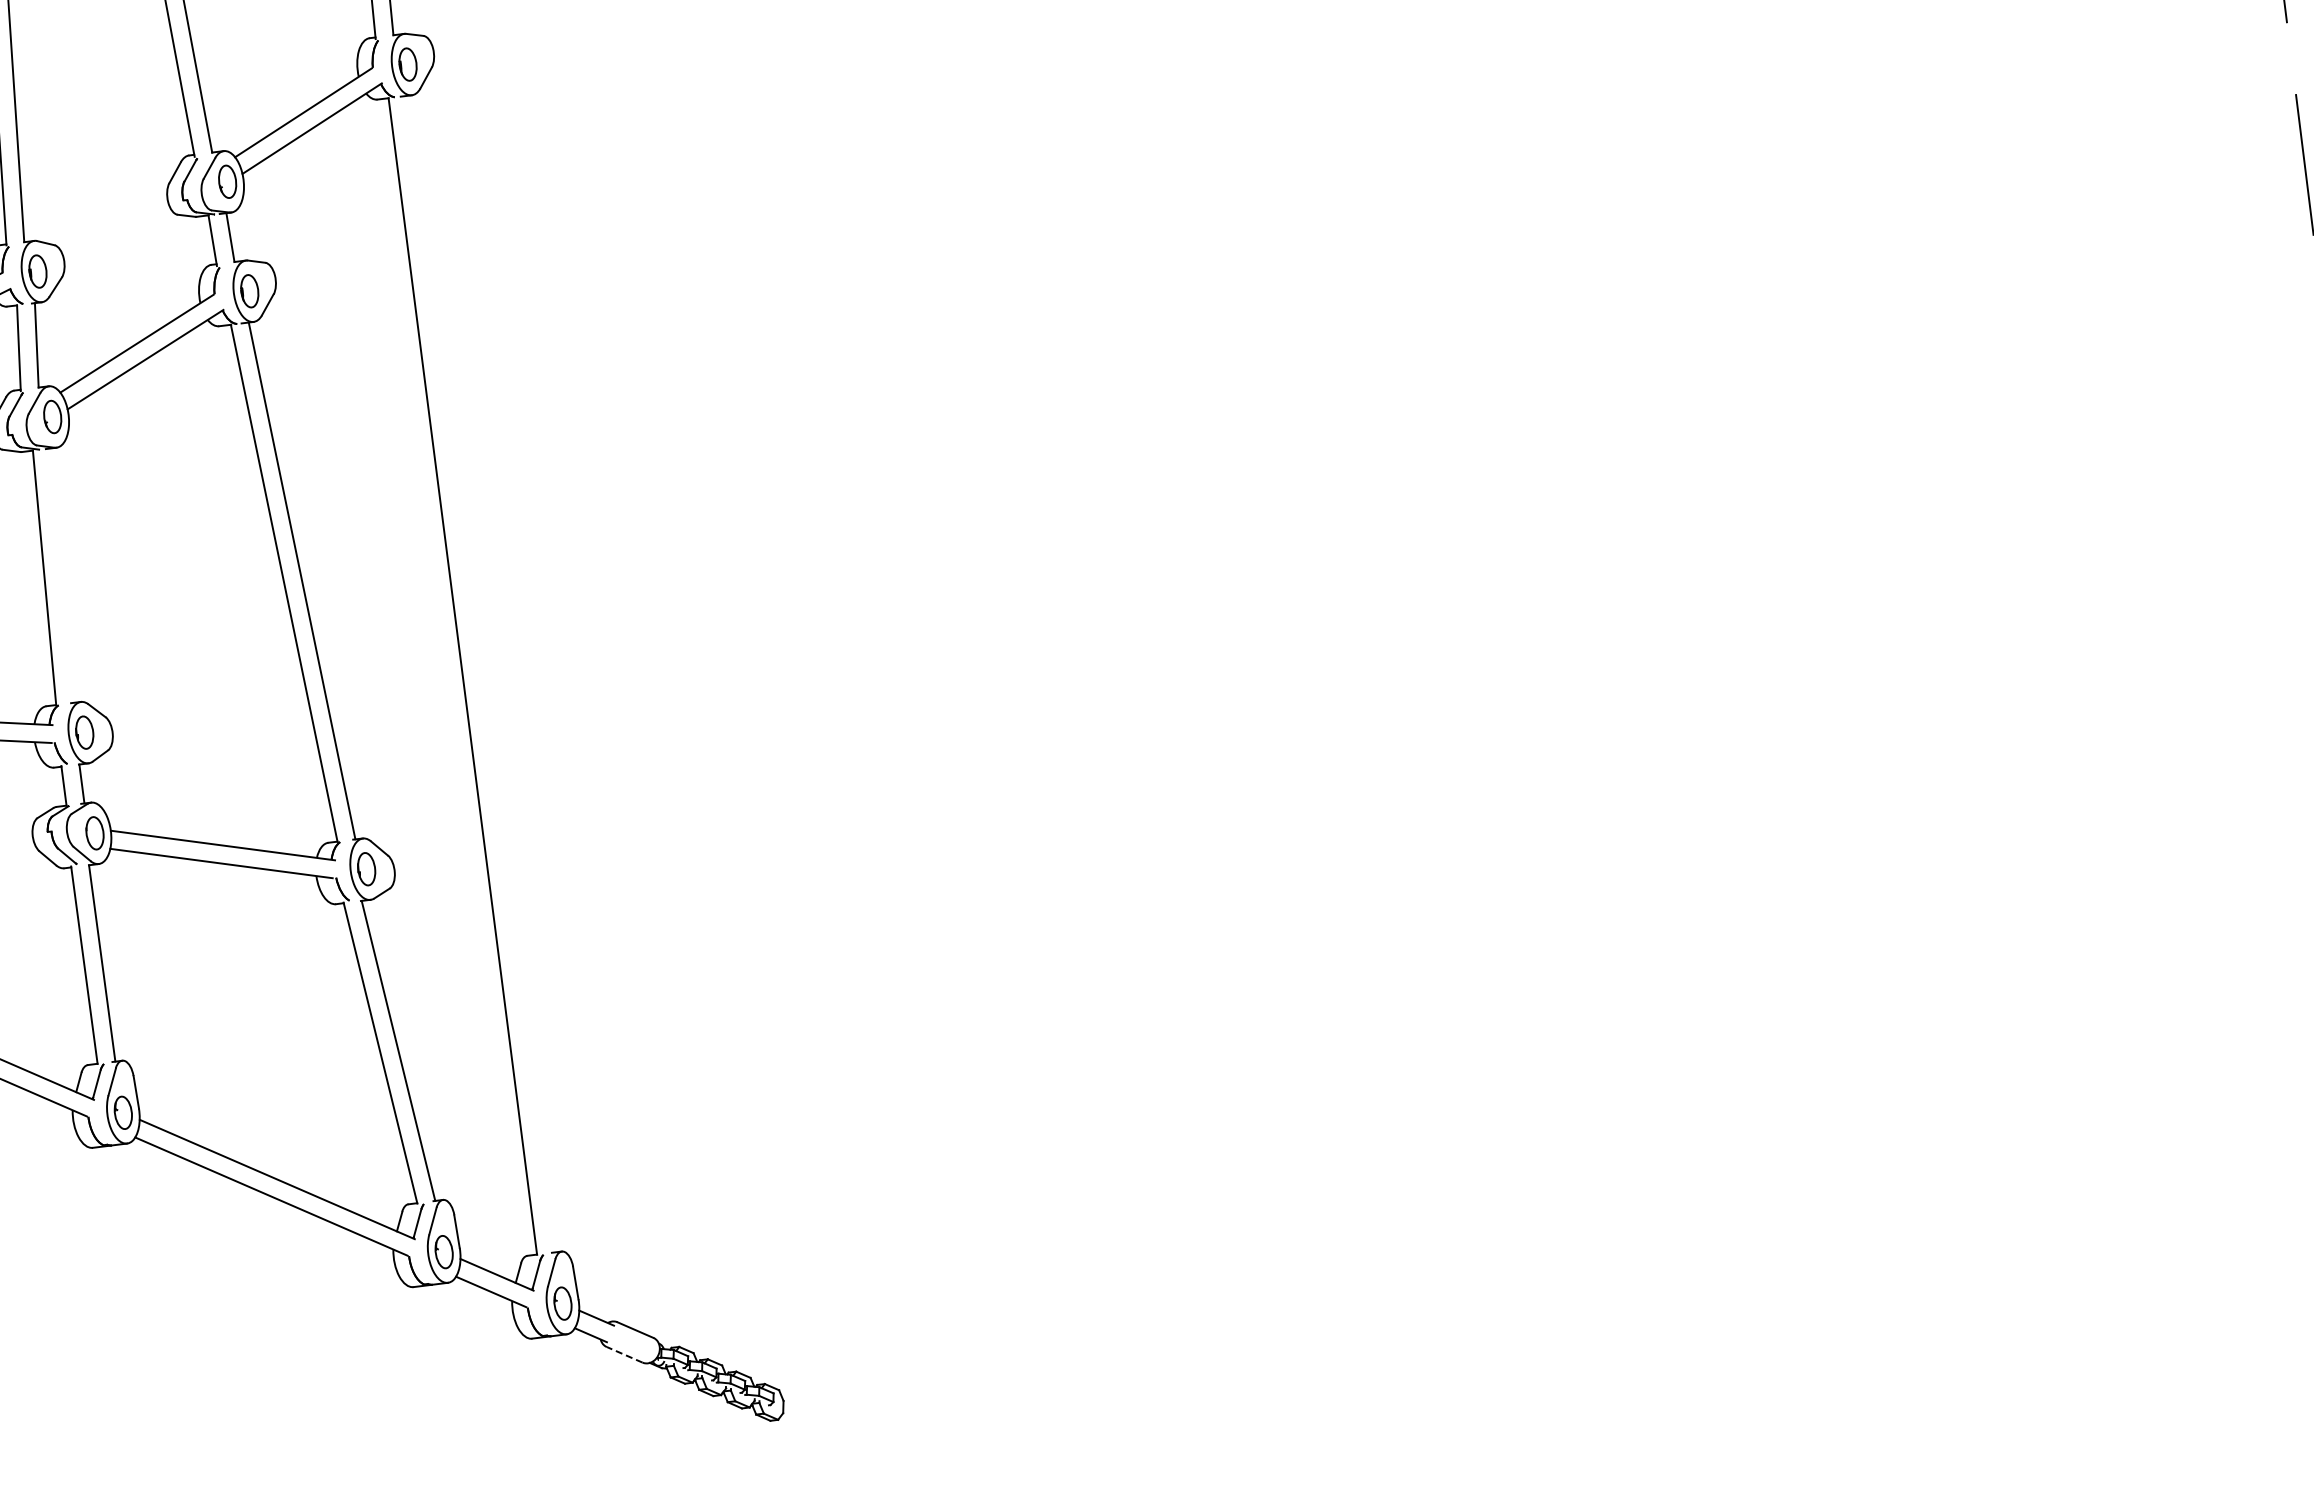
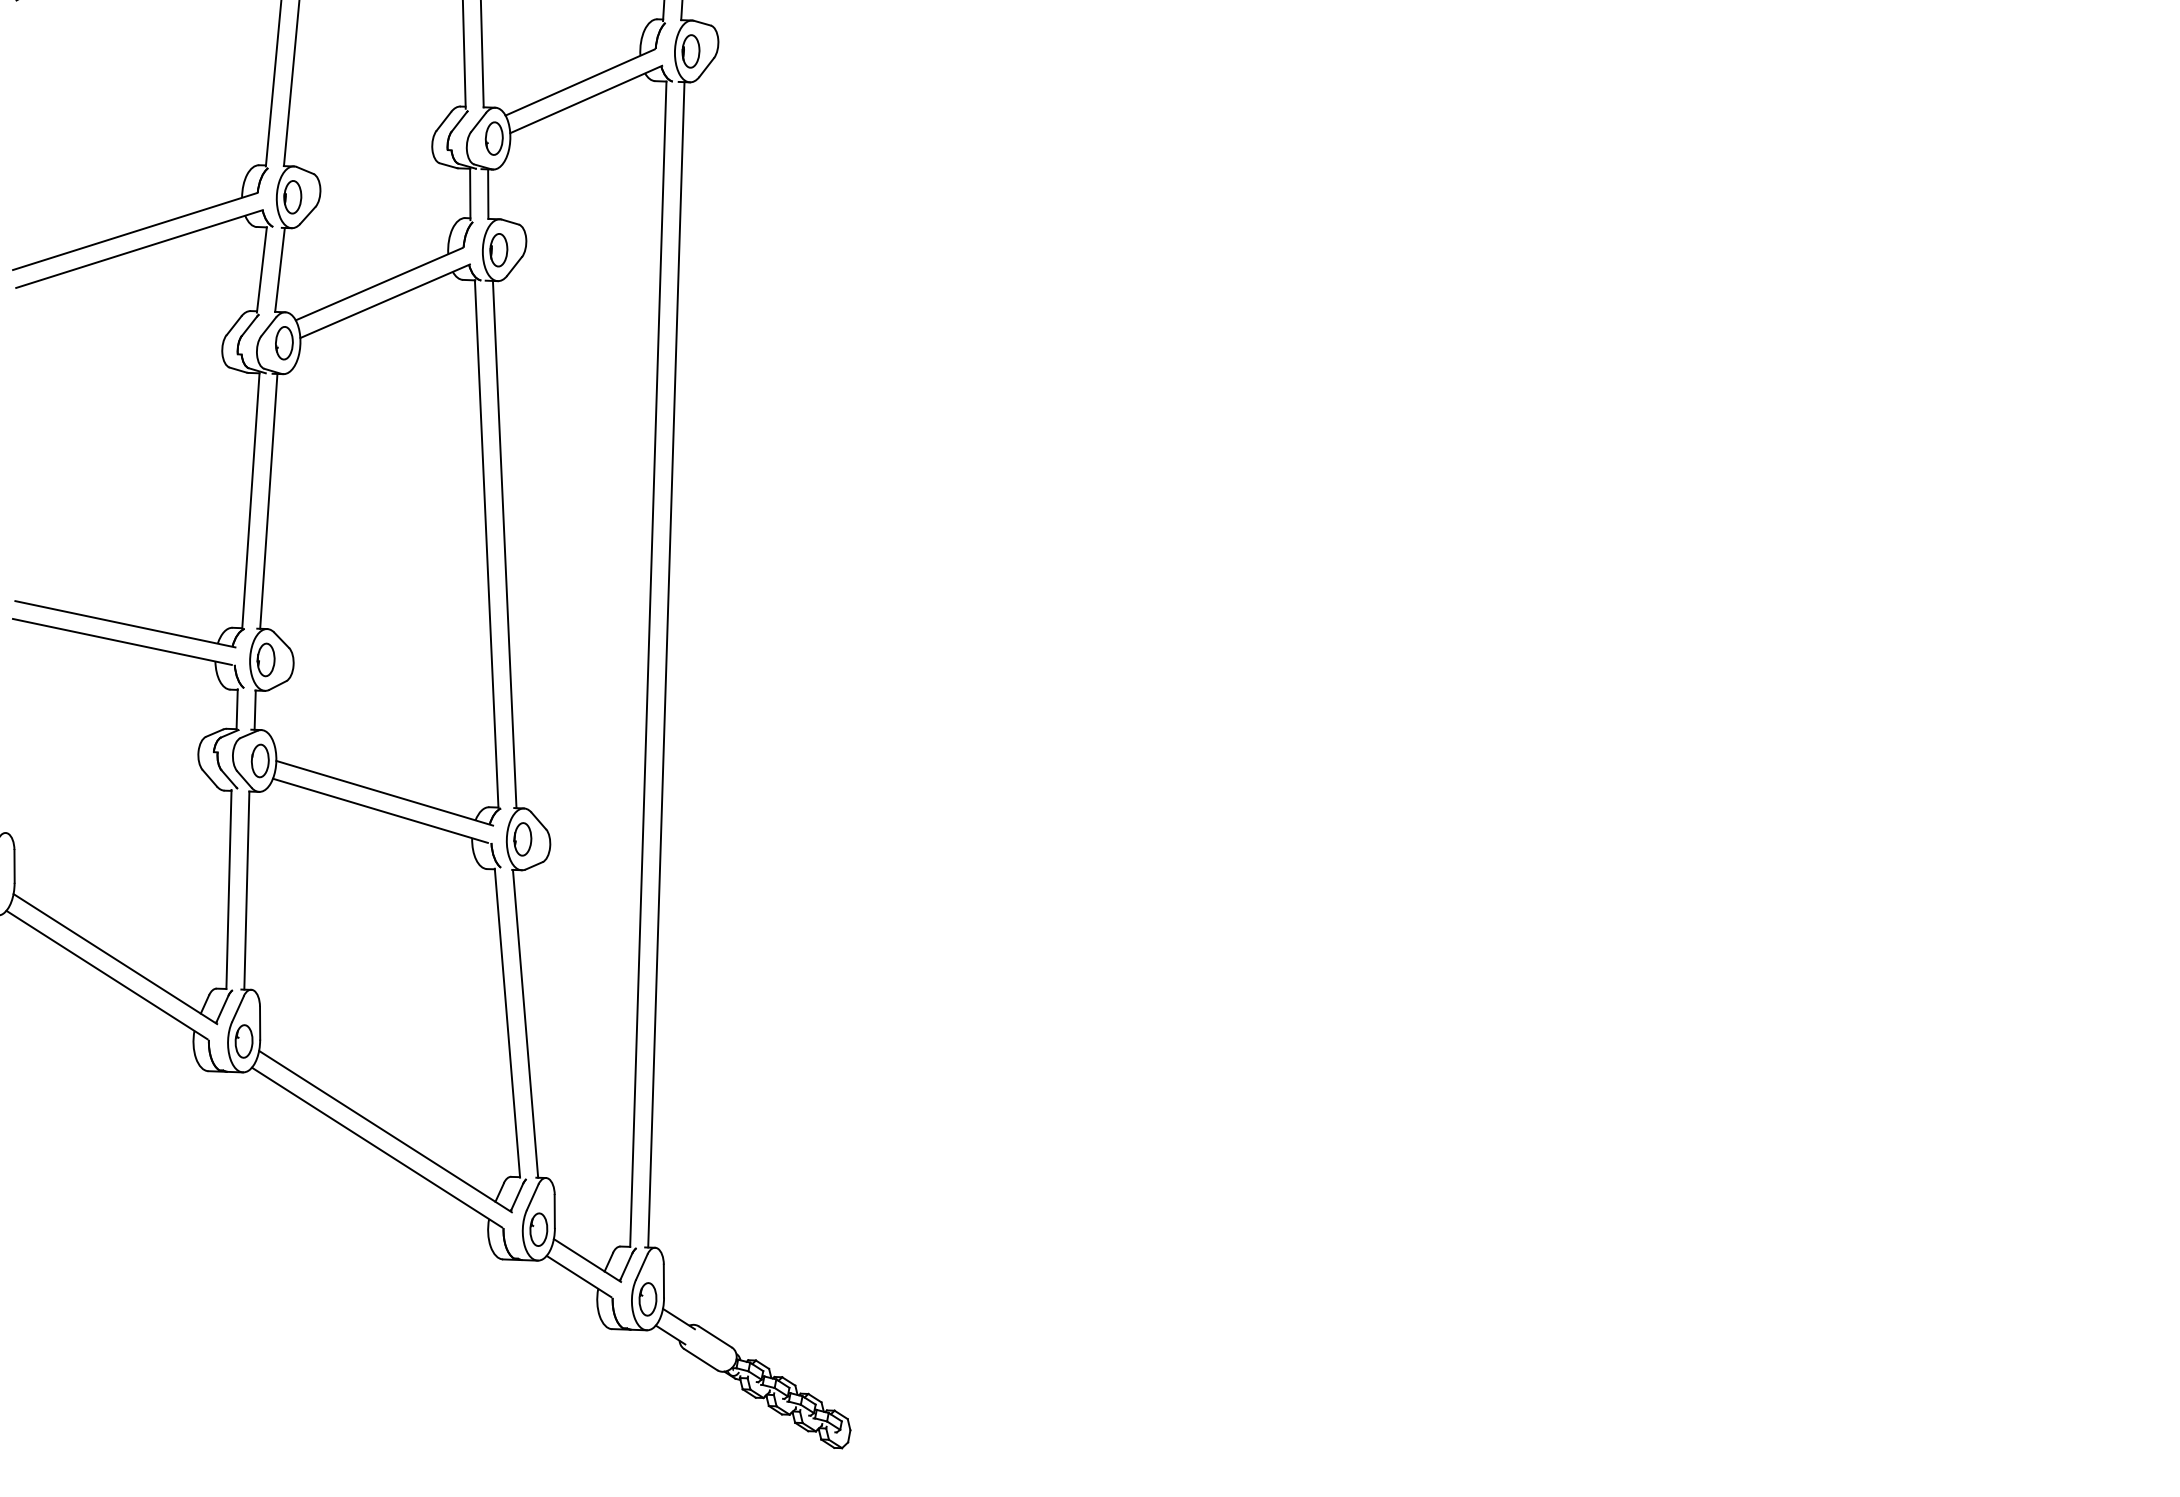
line: (61, 575) -> (268, 501), added
line: (480, 673) -> (666, 664), added
line: (624, 1354) -> (700, 1359), dashed -> solid

